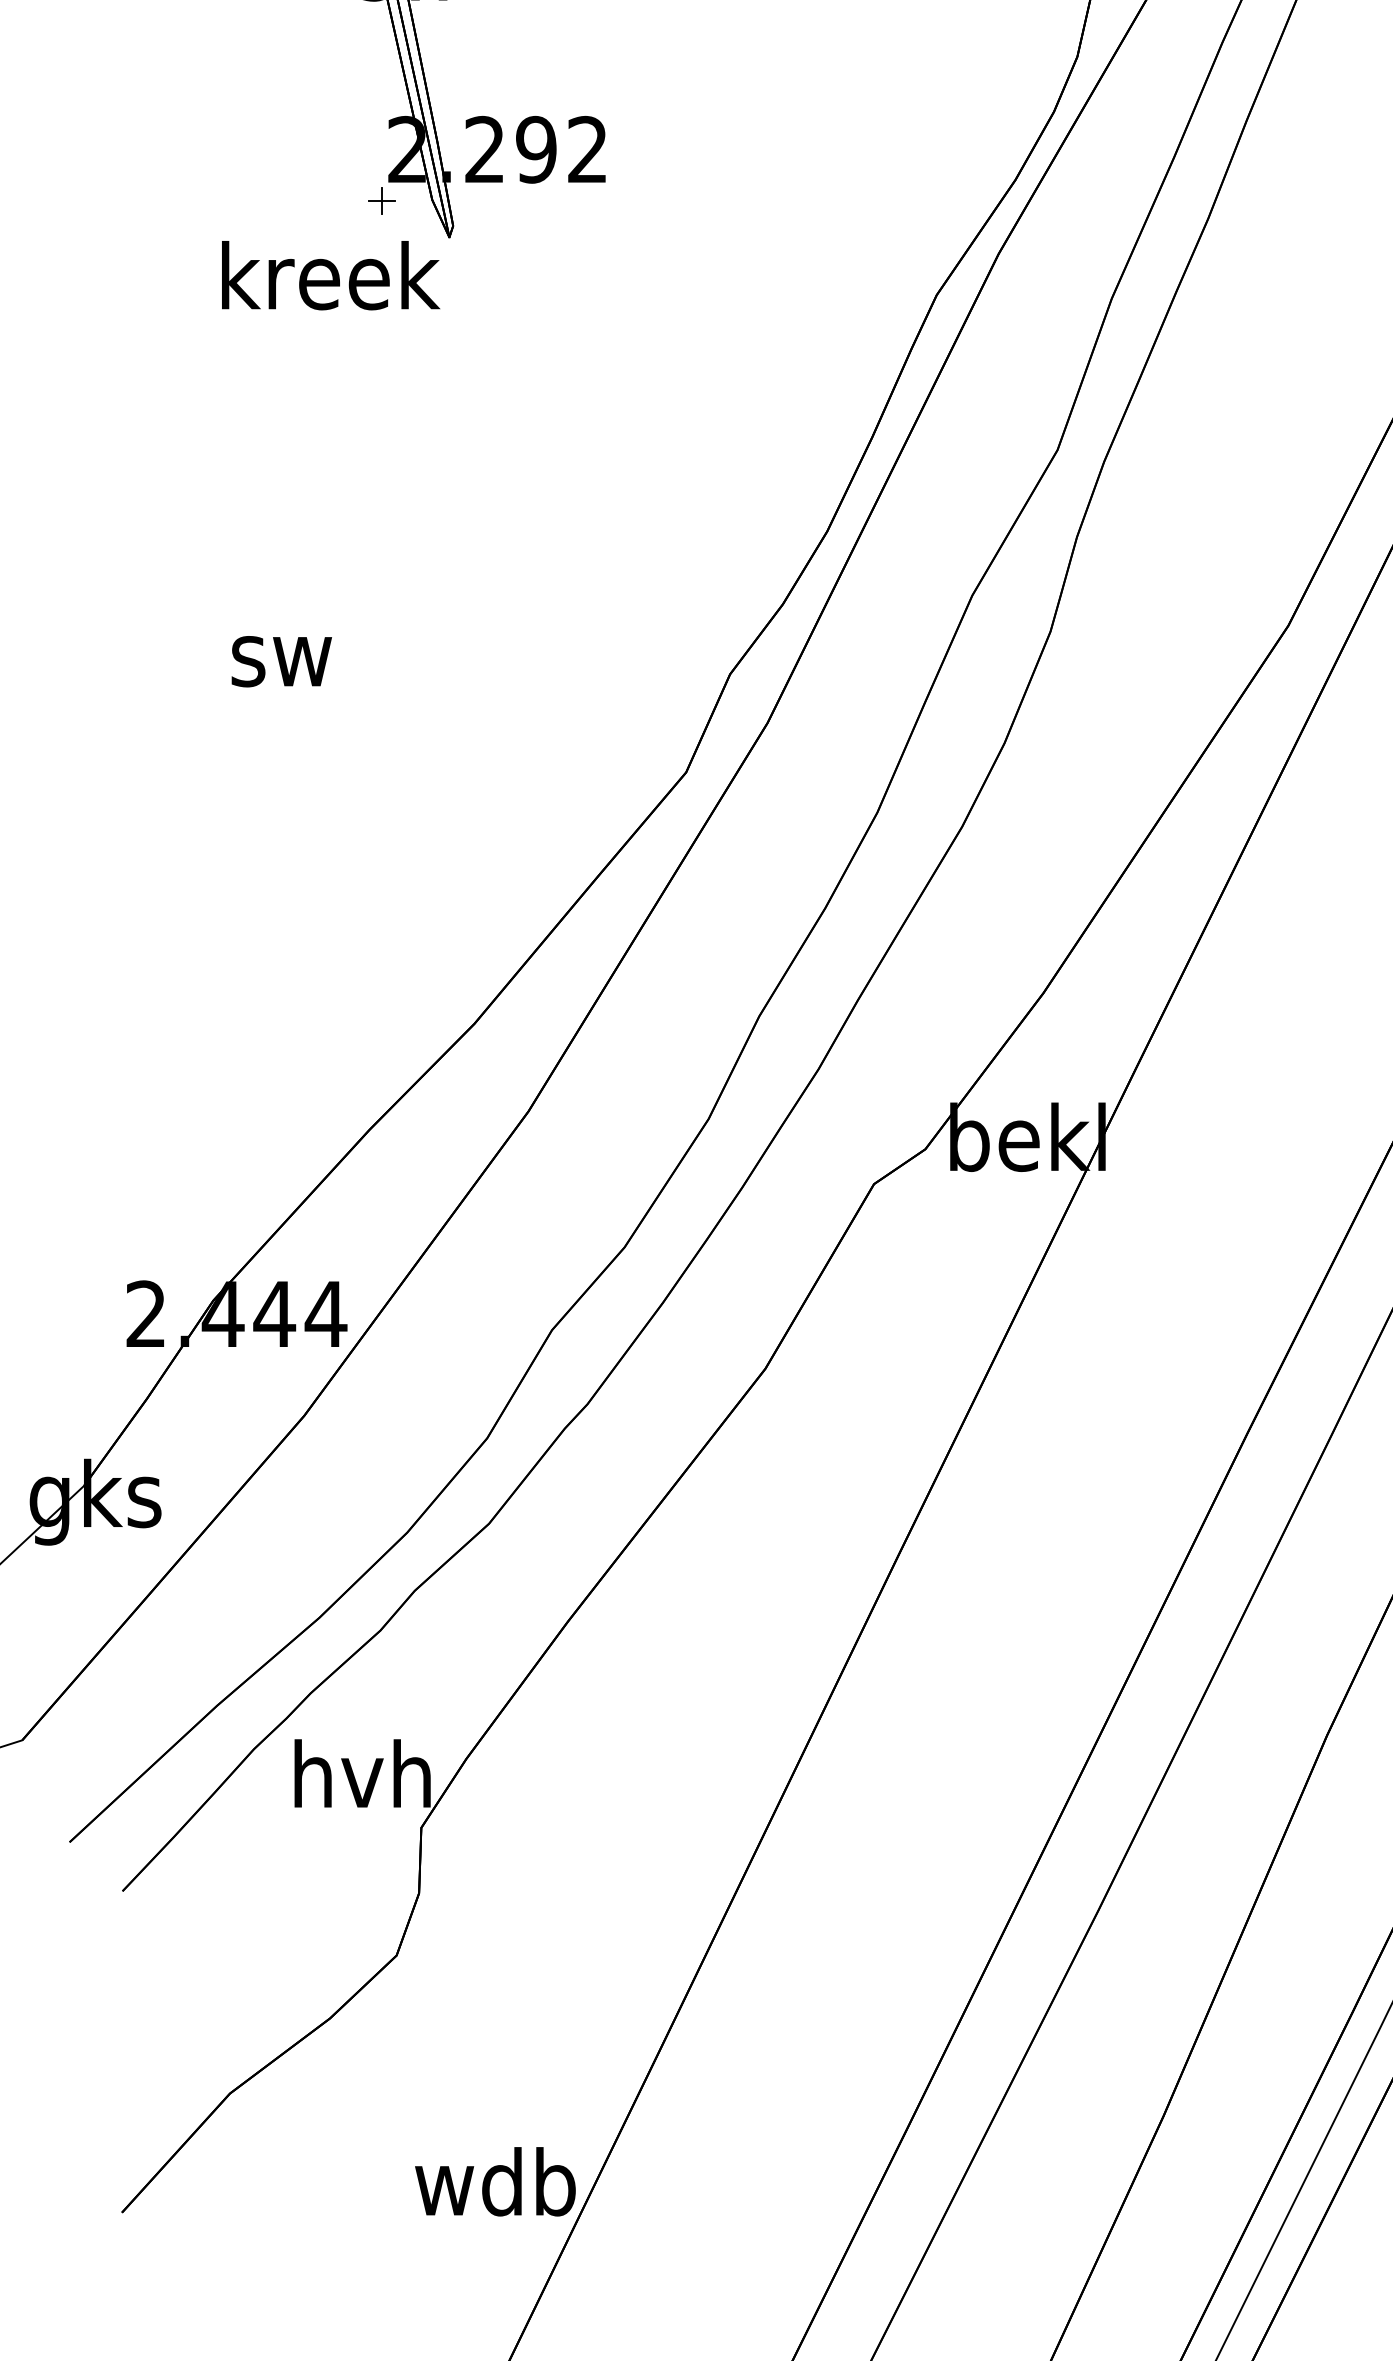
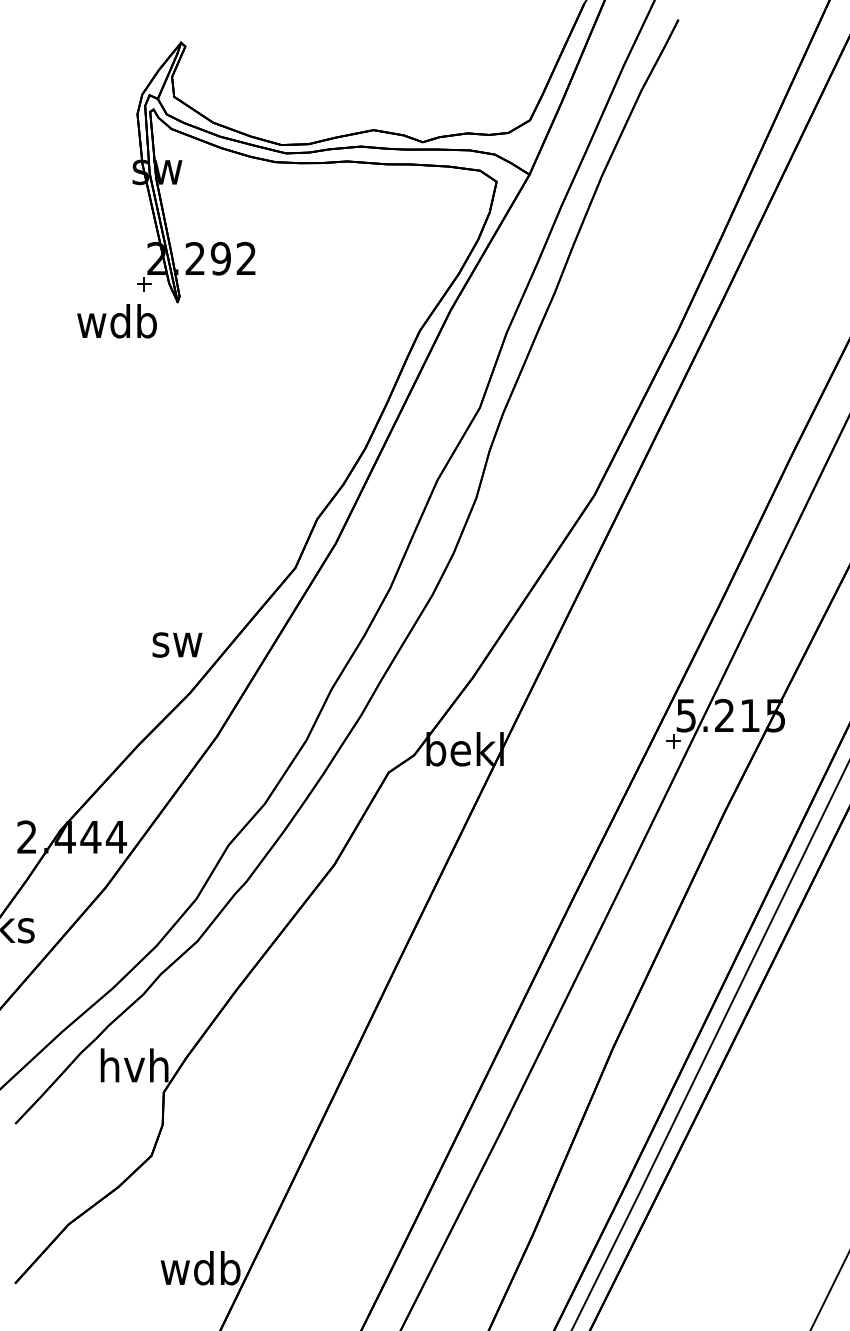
text: (330, 276) -> (118, 321), kreek -> wdb
text: (281, 660) -> (177, 644), moved

